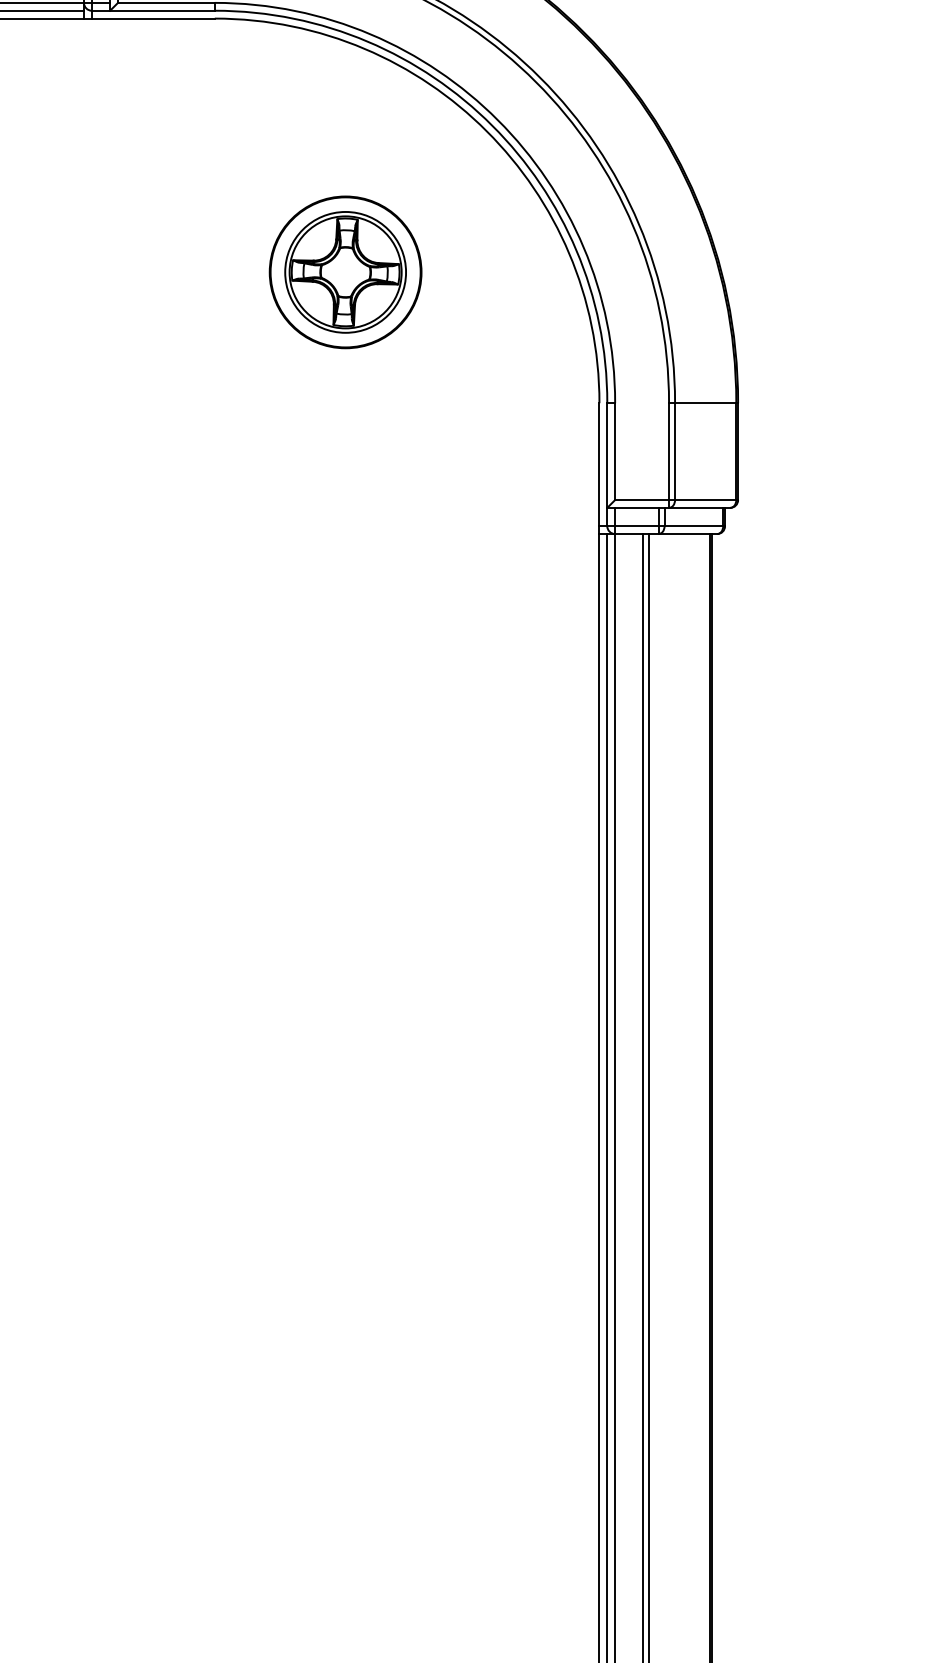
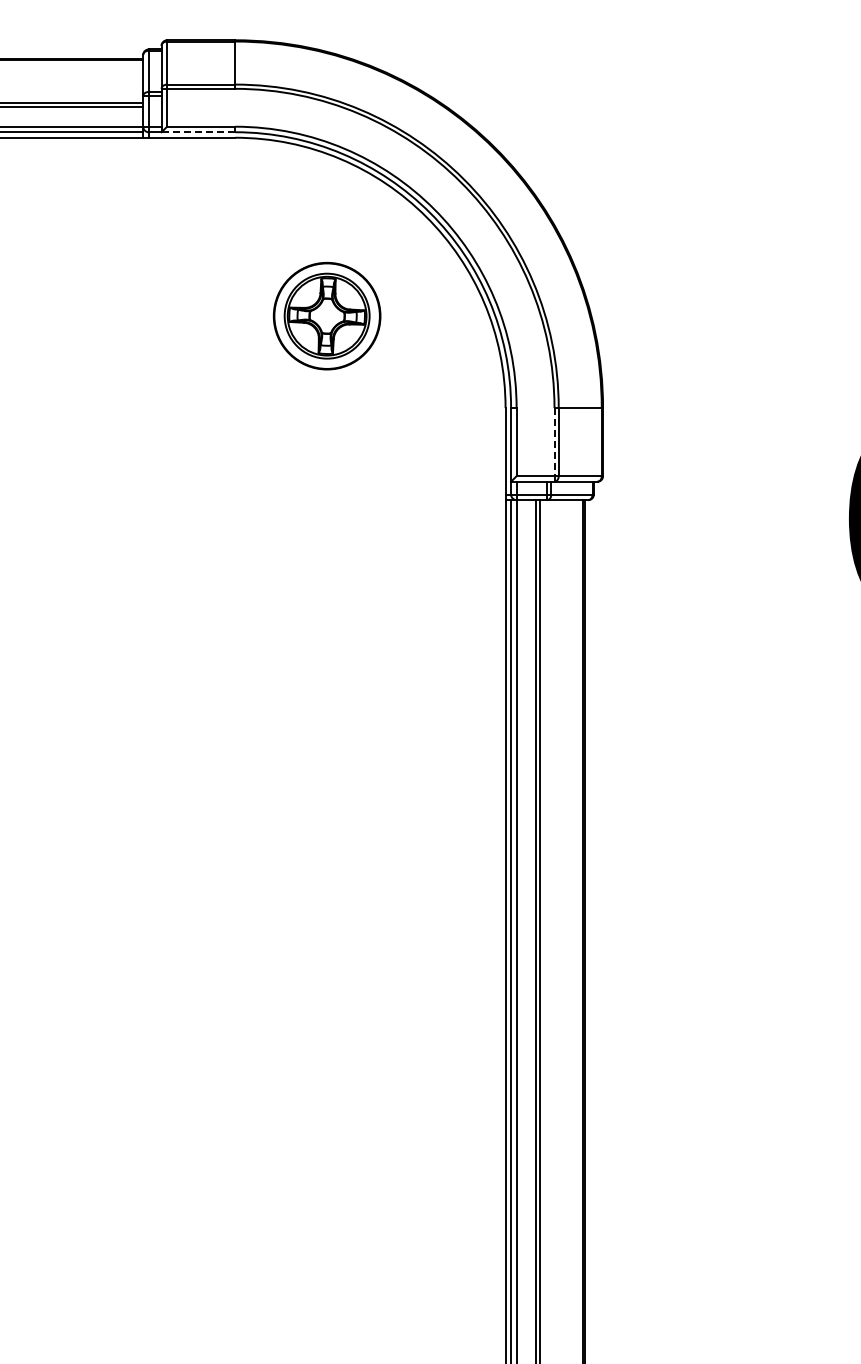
line: (162, 11) -> (198, 132), solid -> dashed
line: (669, 452) -> (554, 442), solid -> dashed

